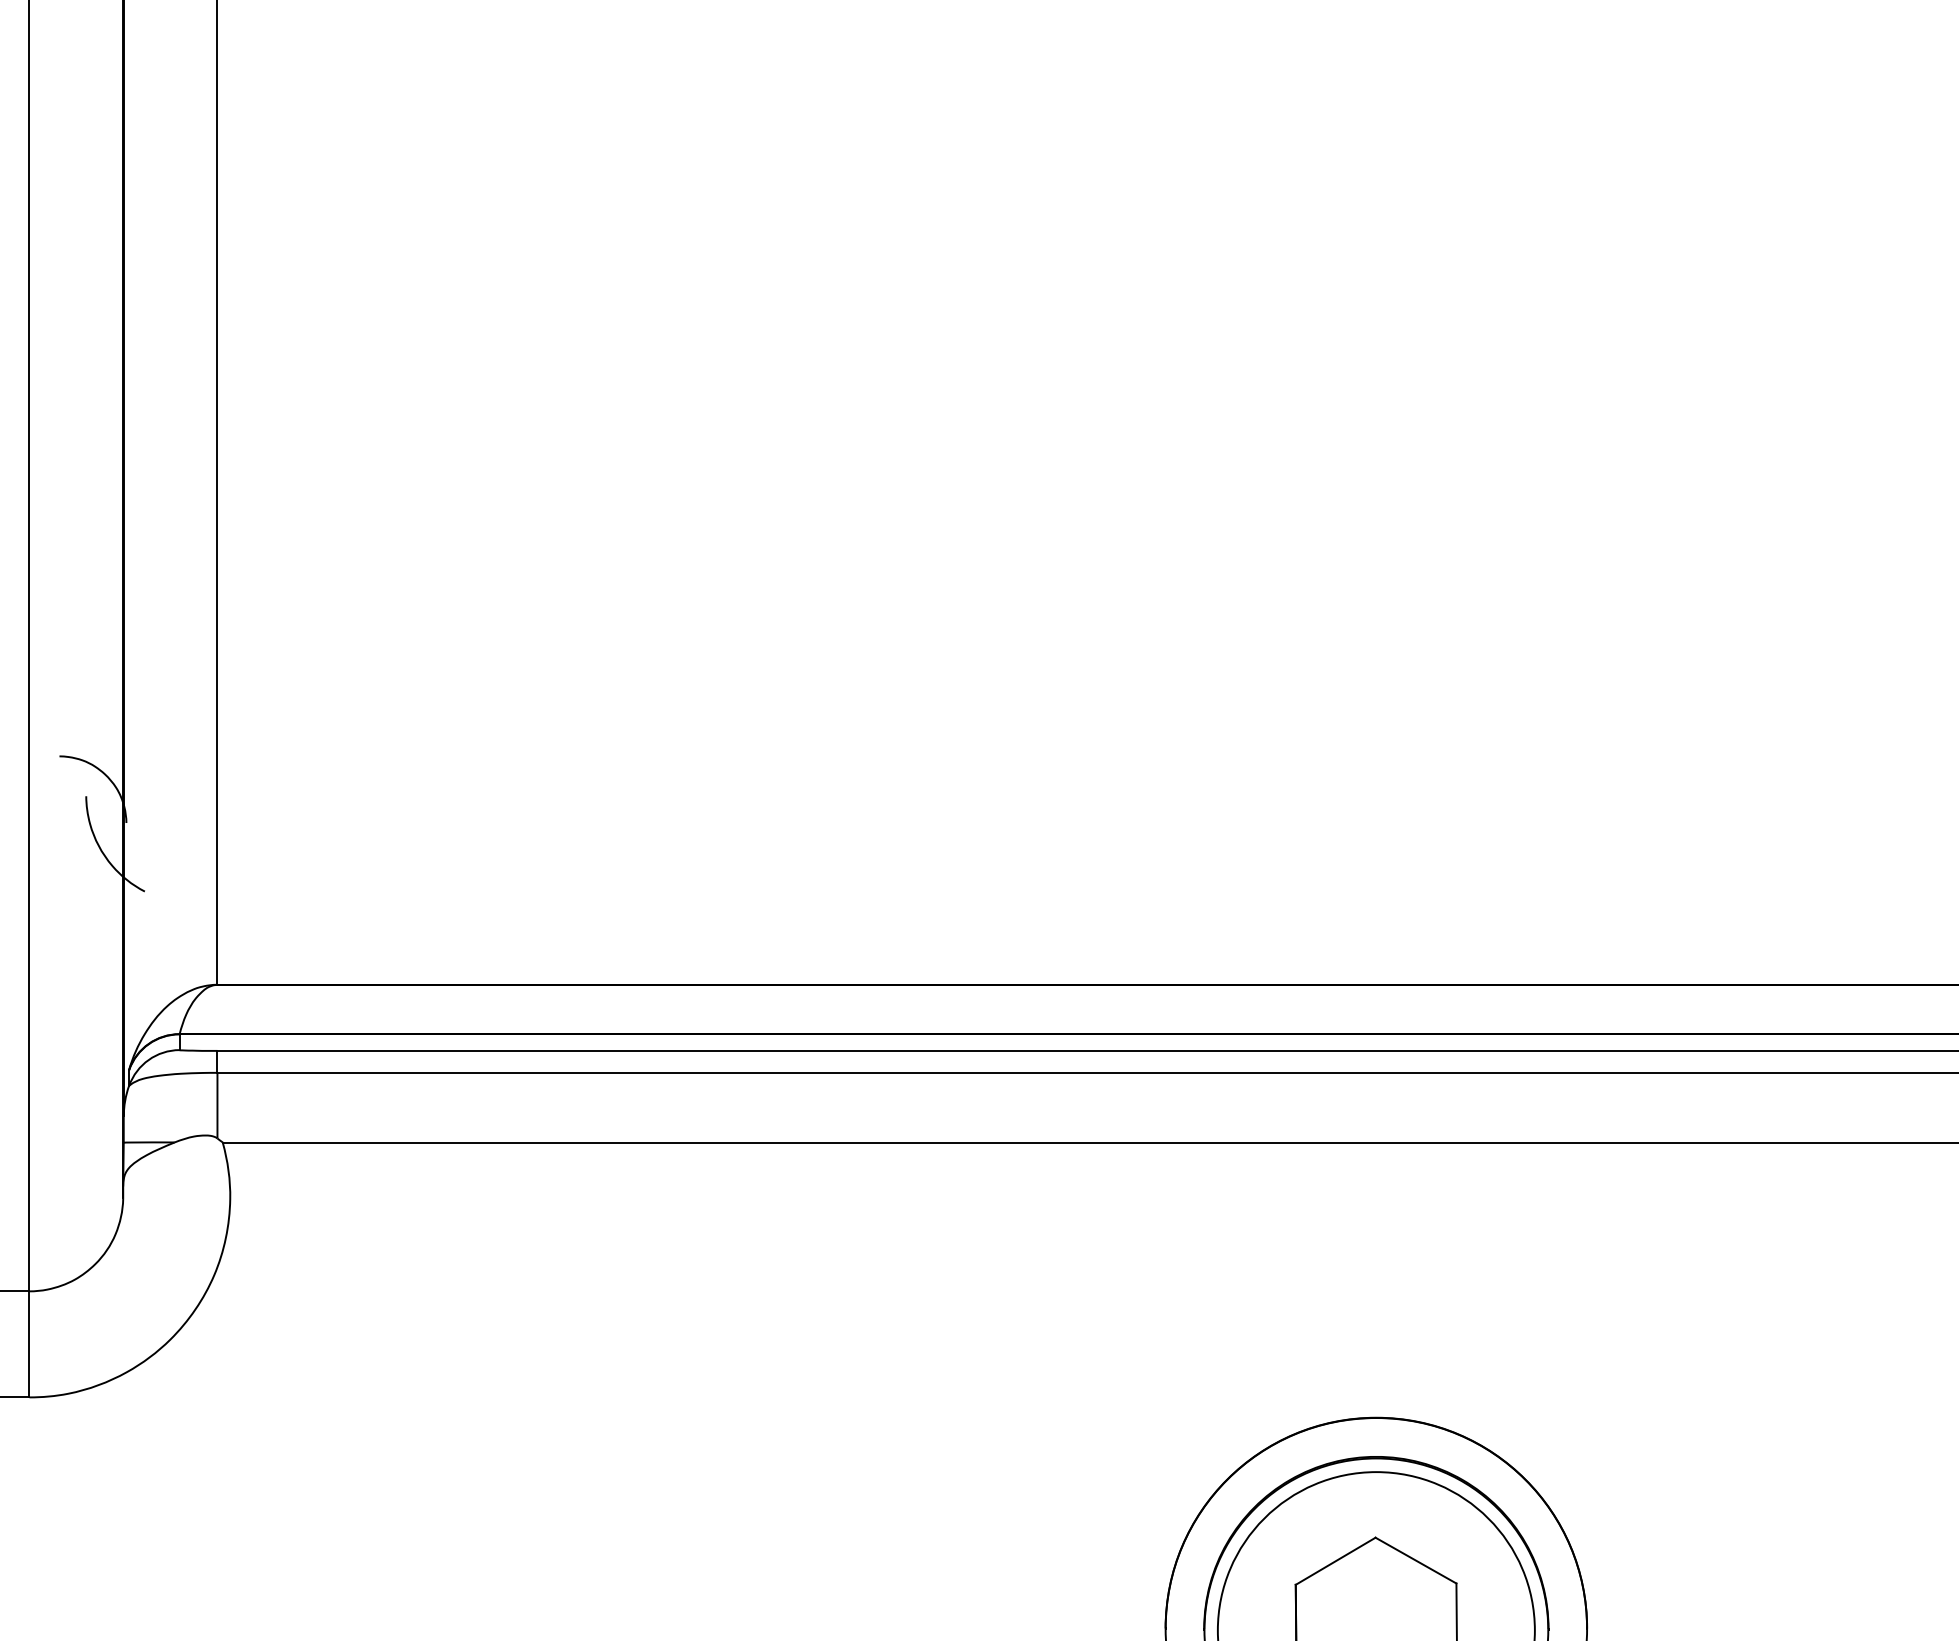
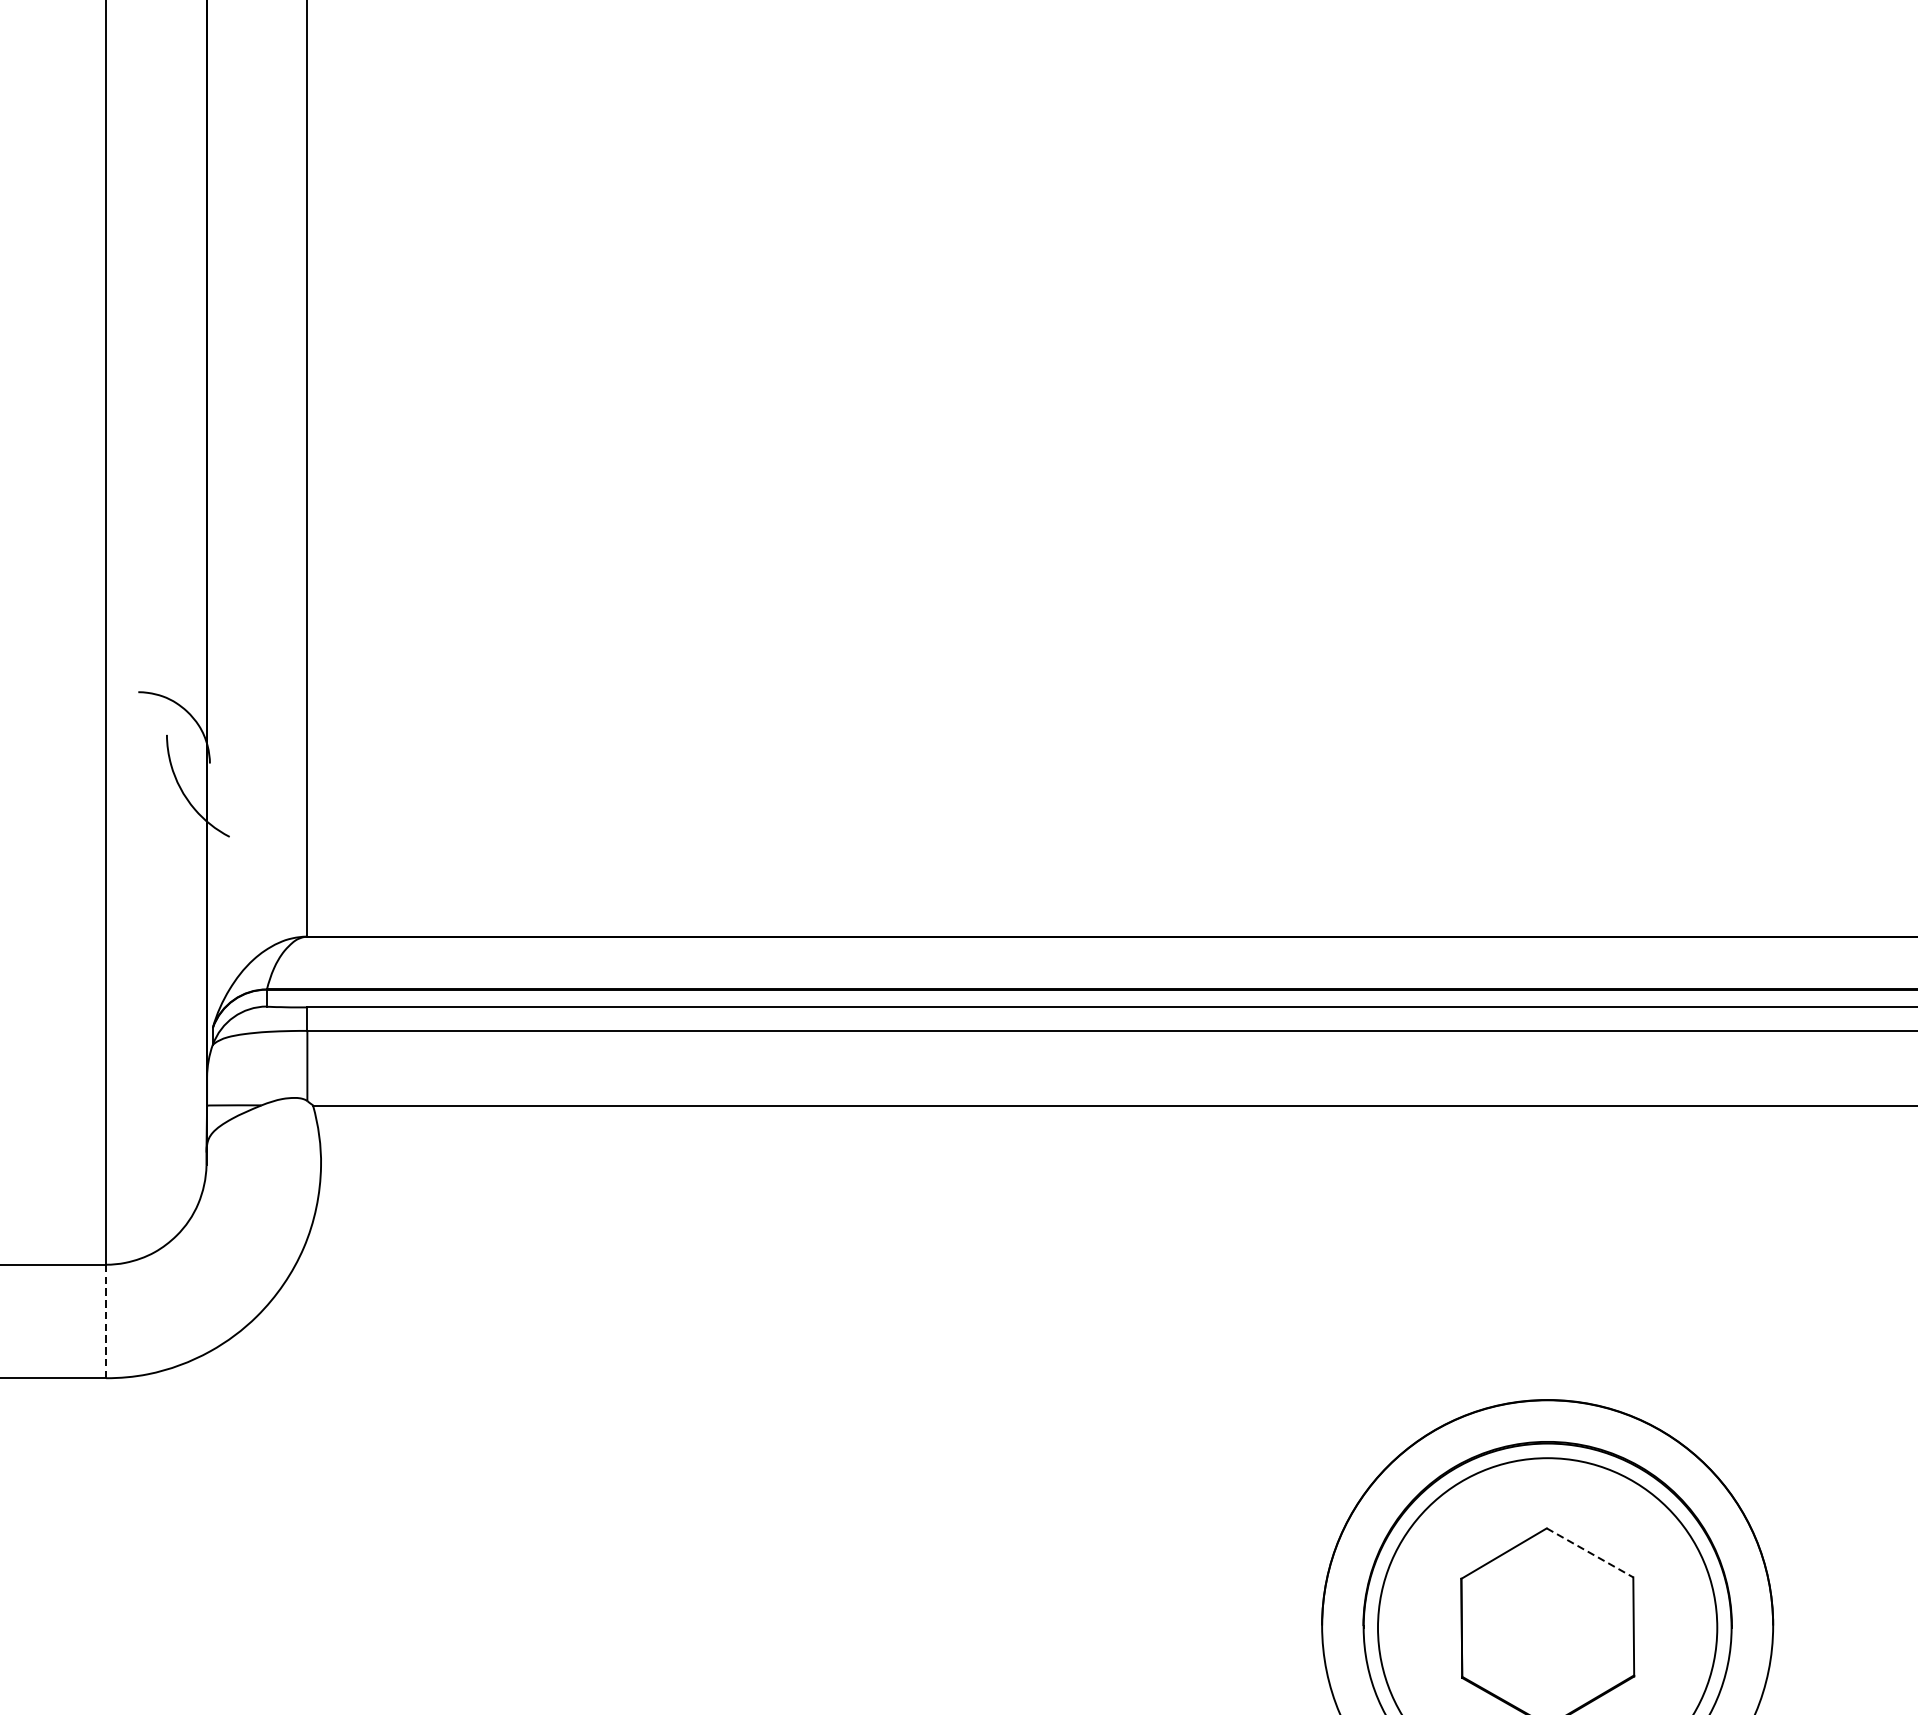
line: (29, 1343) -> (106, 1320), solid -> dashed
line: (1416, 1560) -> (1590, 1552), solid -> dashed

